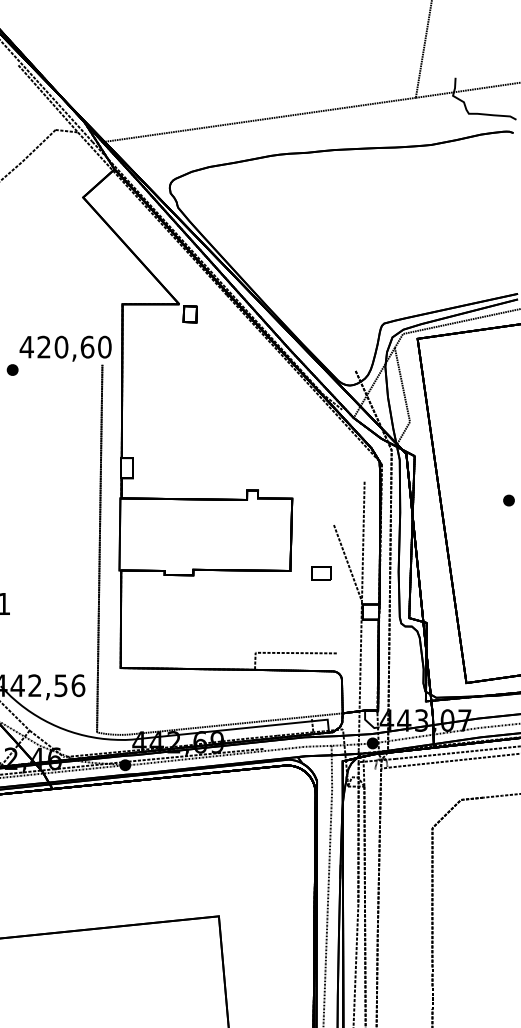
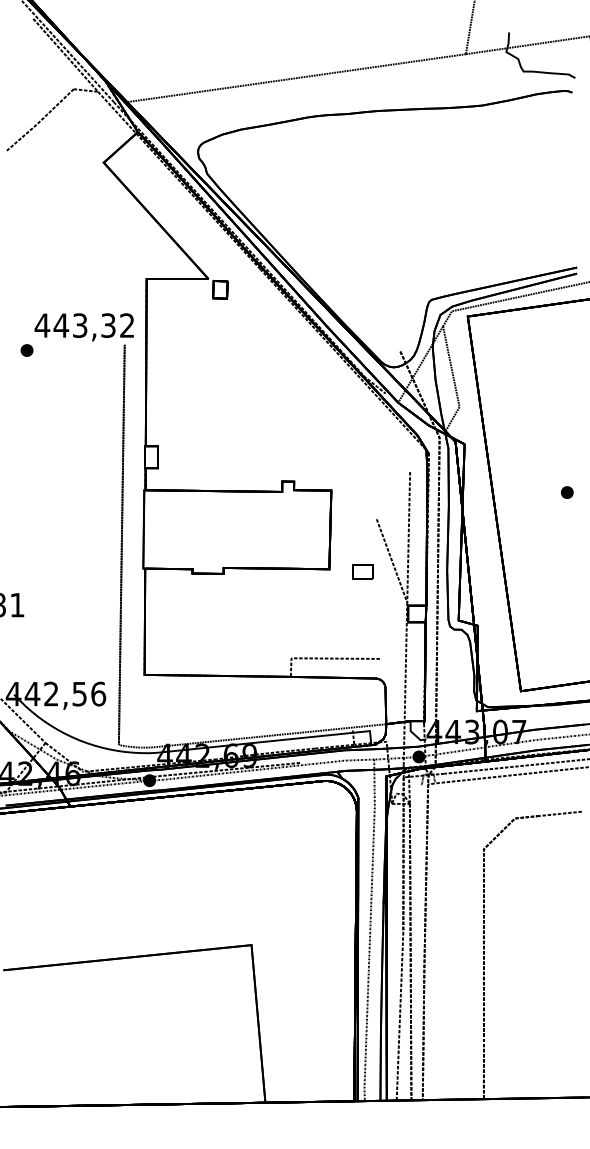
text: (73, 347) -> (93, 325), 420,60 -> 443,32

